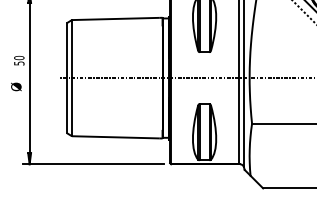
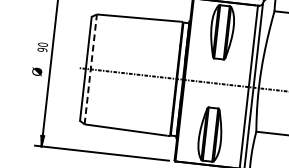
text: (19, 63) -> (42, 49), 50 -> 90
line: (71, 77) -> (90, 68), solid -> dashed

